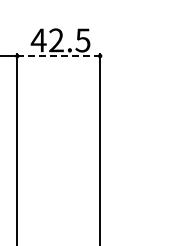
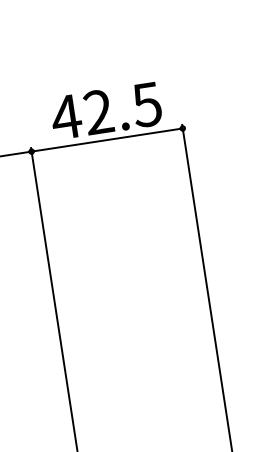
line: (59, 56) -> (108, 140), dashed -> solid

